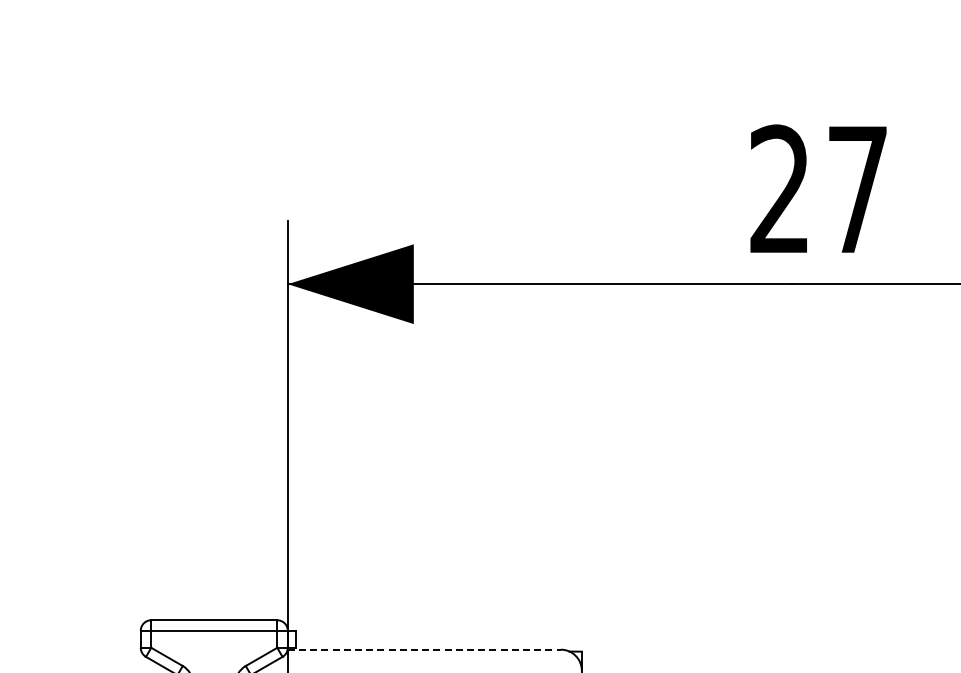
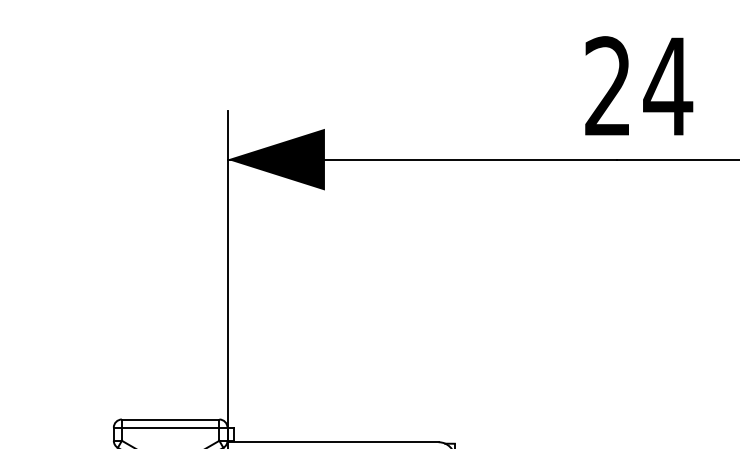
text: (857, 189) -> (667, 86), 27 -> 24
line: (424, 649) -> (333, 442), dashed -> solid

